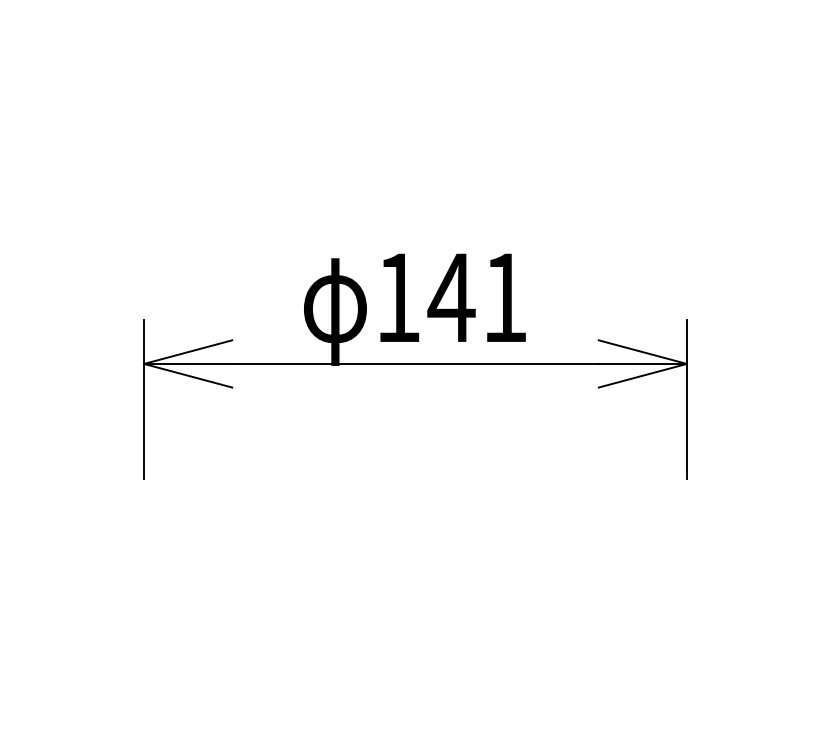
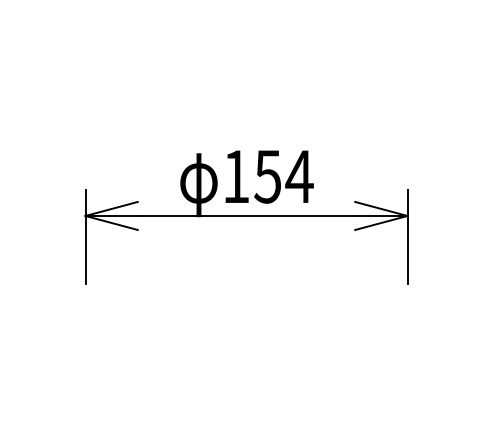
text: (477, 297) -> (283, 176), 141 -> 154

